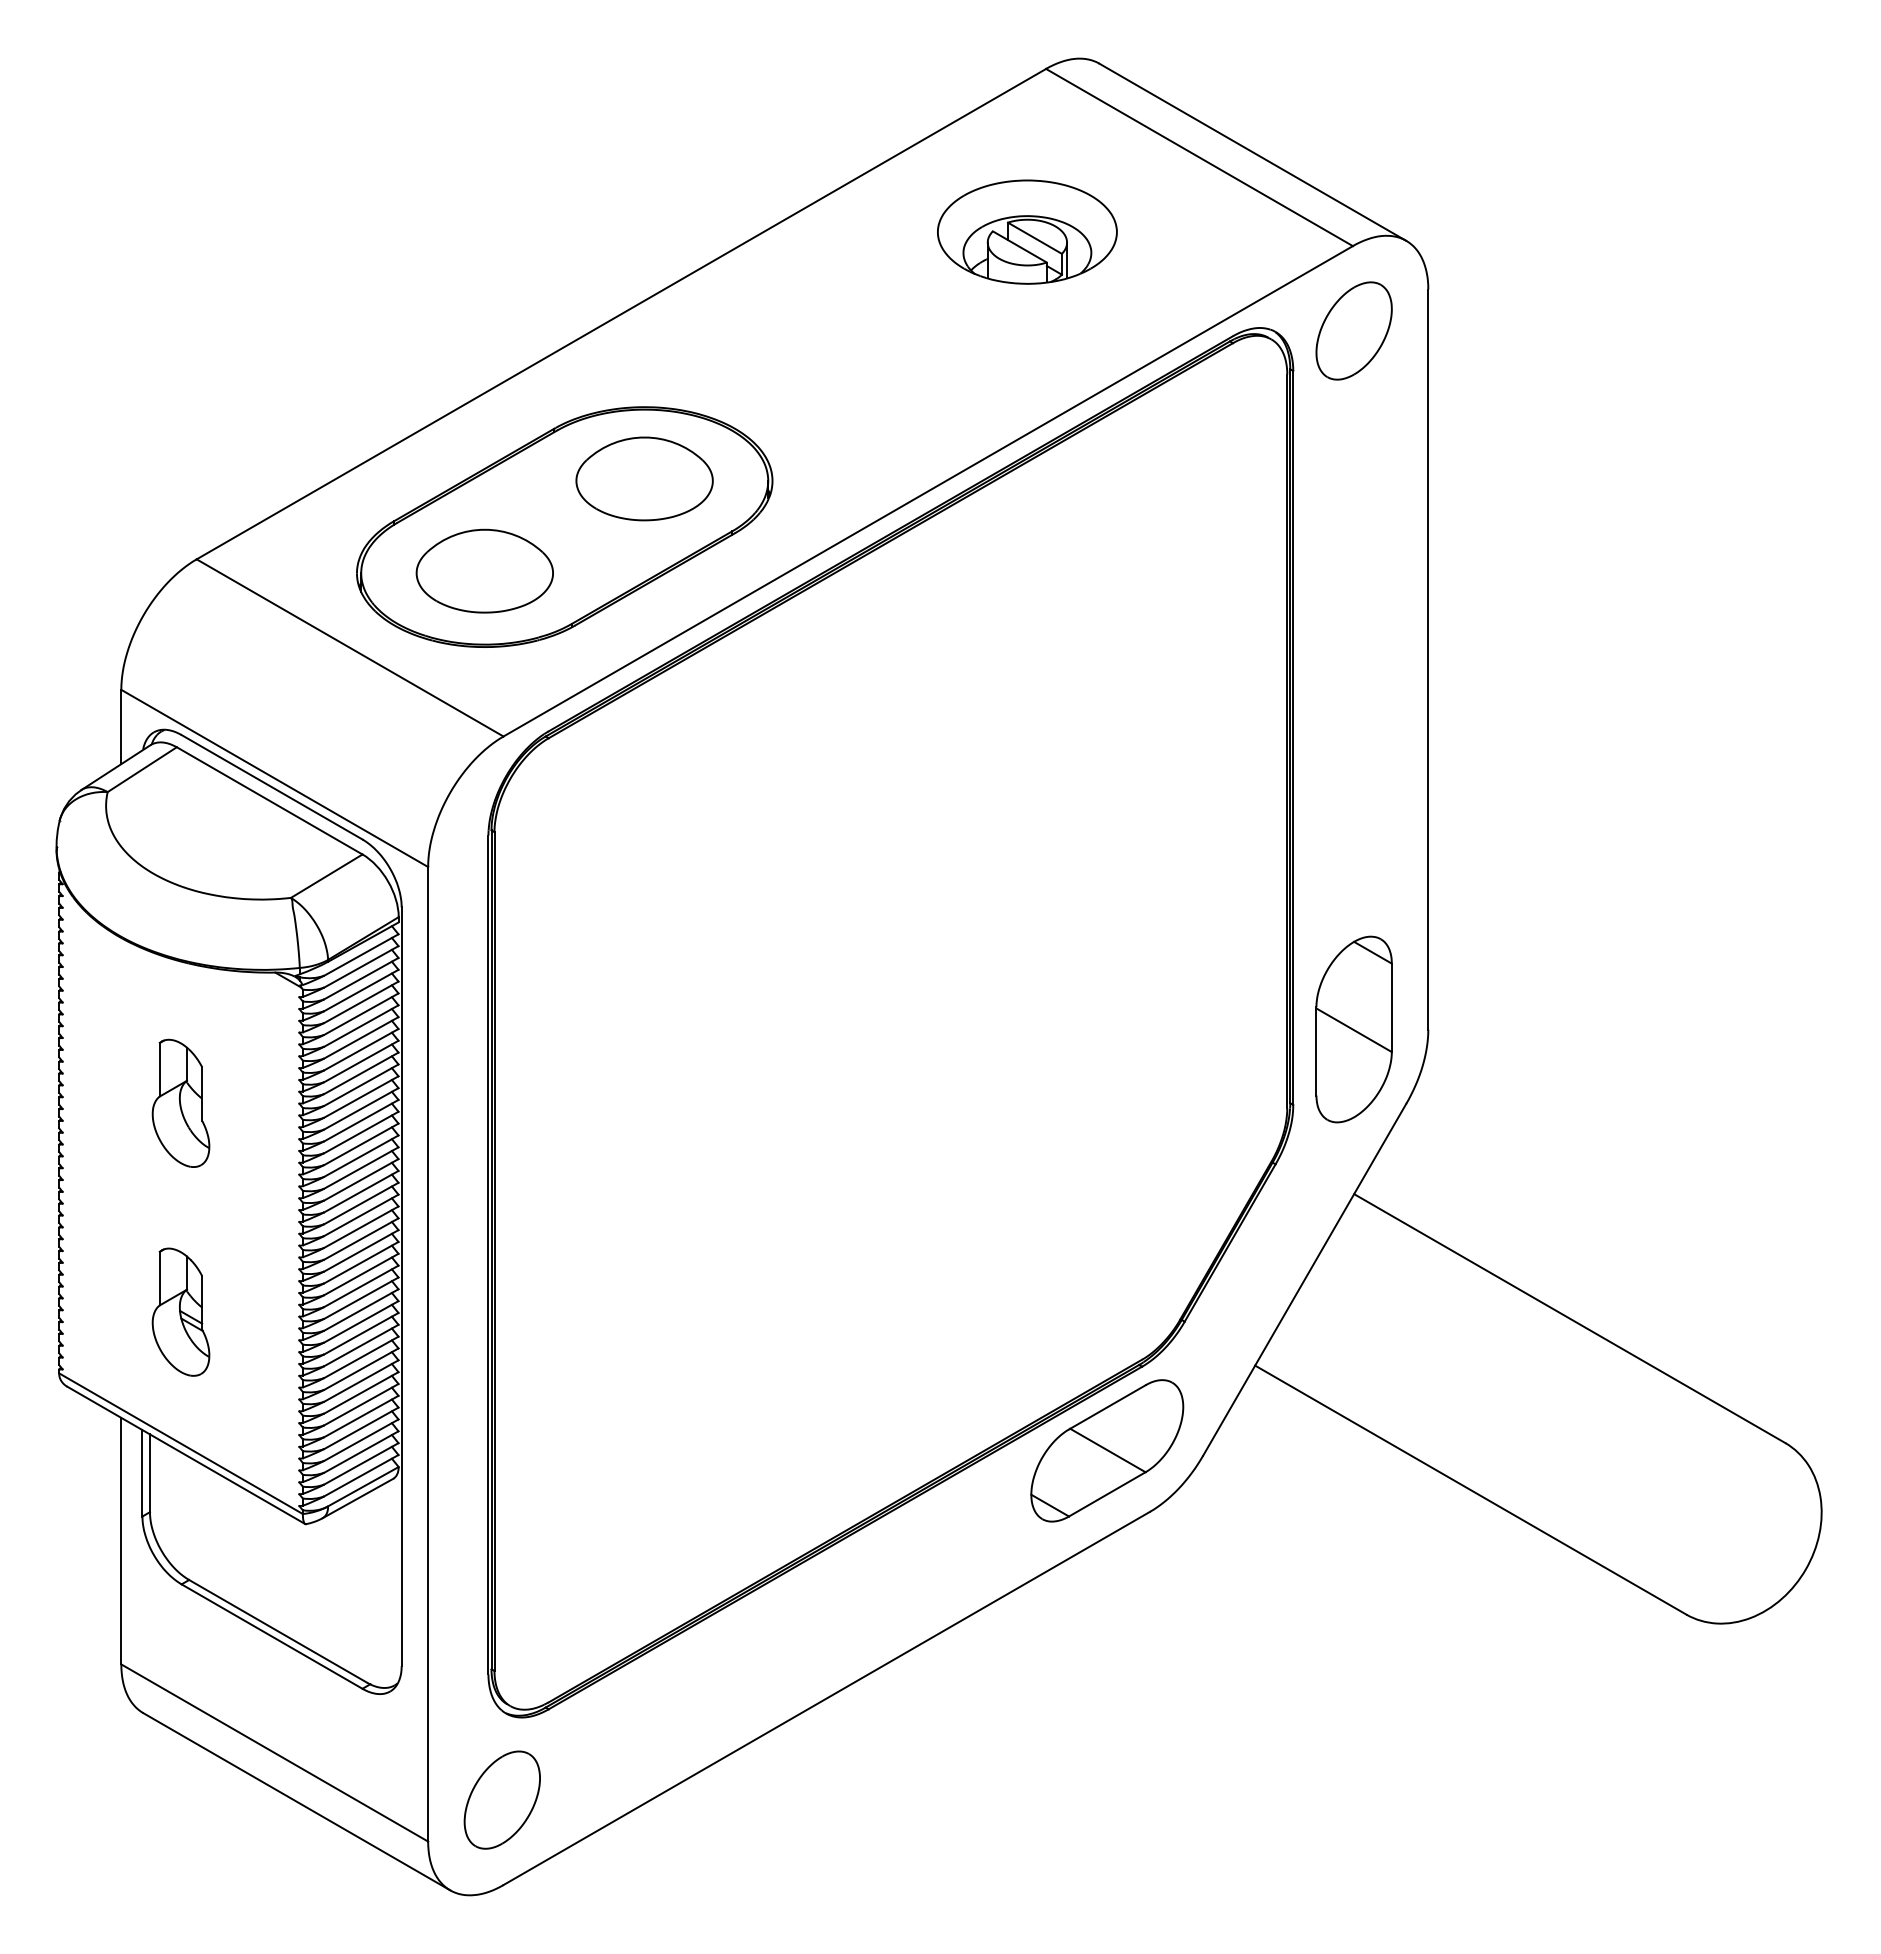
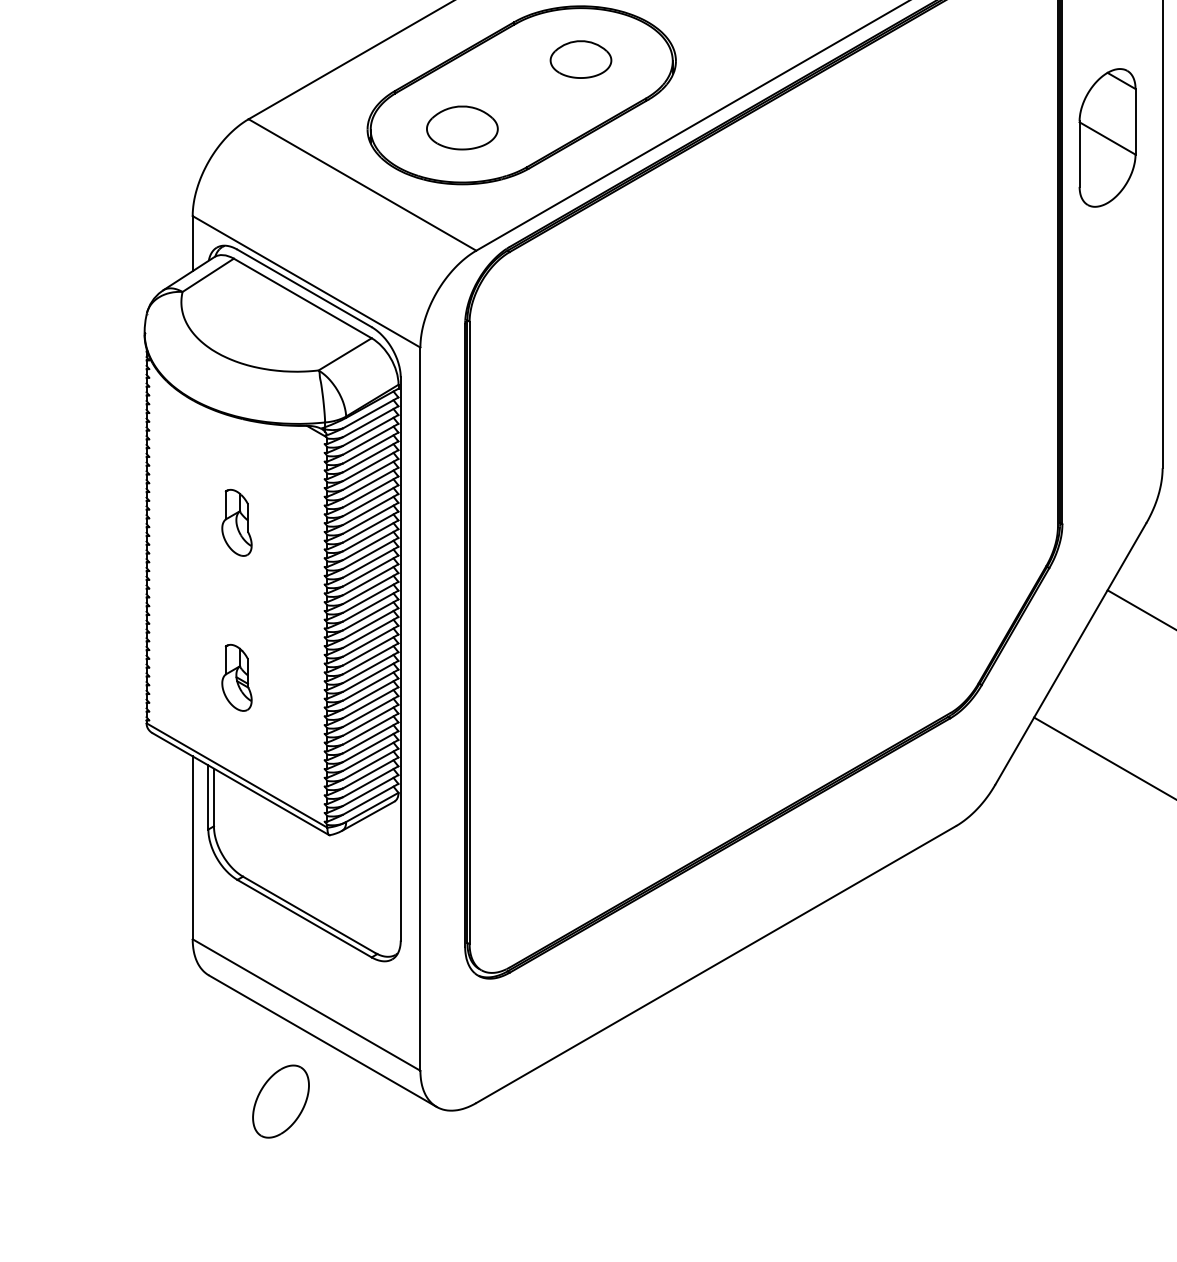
part: (644, 478) -> (580, 59), size x0.6
part: (484, 570) -> (462, 127), size x0.7
part: (1353, 1029) -> (1107, 137), moved
part: (180, 1102) -> (236, 522), size x0.7
part: (180, 1311) -> (236, 677), size x0.7
part: (1107, 1450) -> (924, 780), removed
part: (501, 1799) -> (280, 1101), moved

